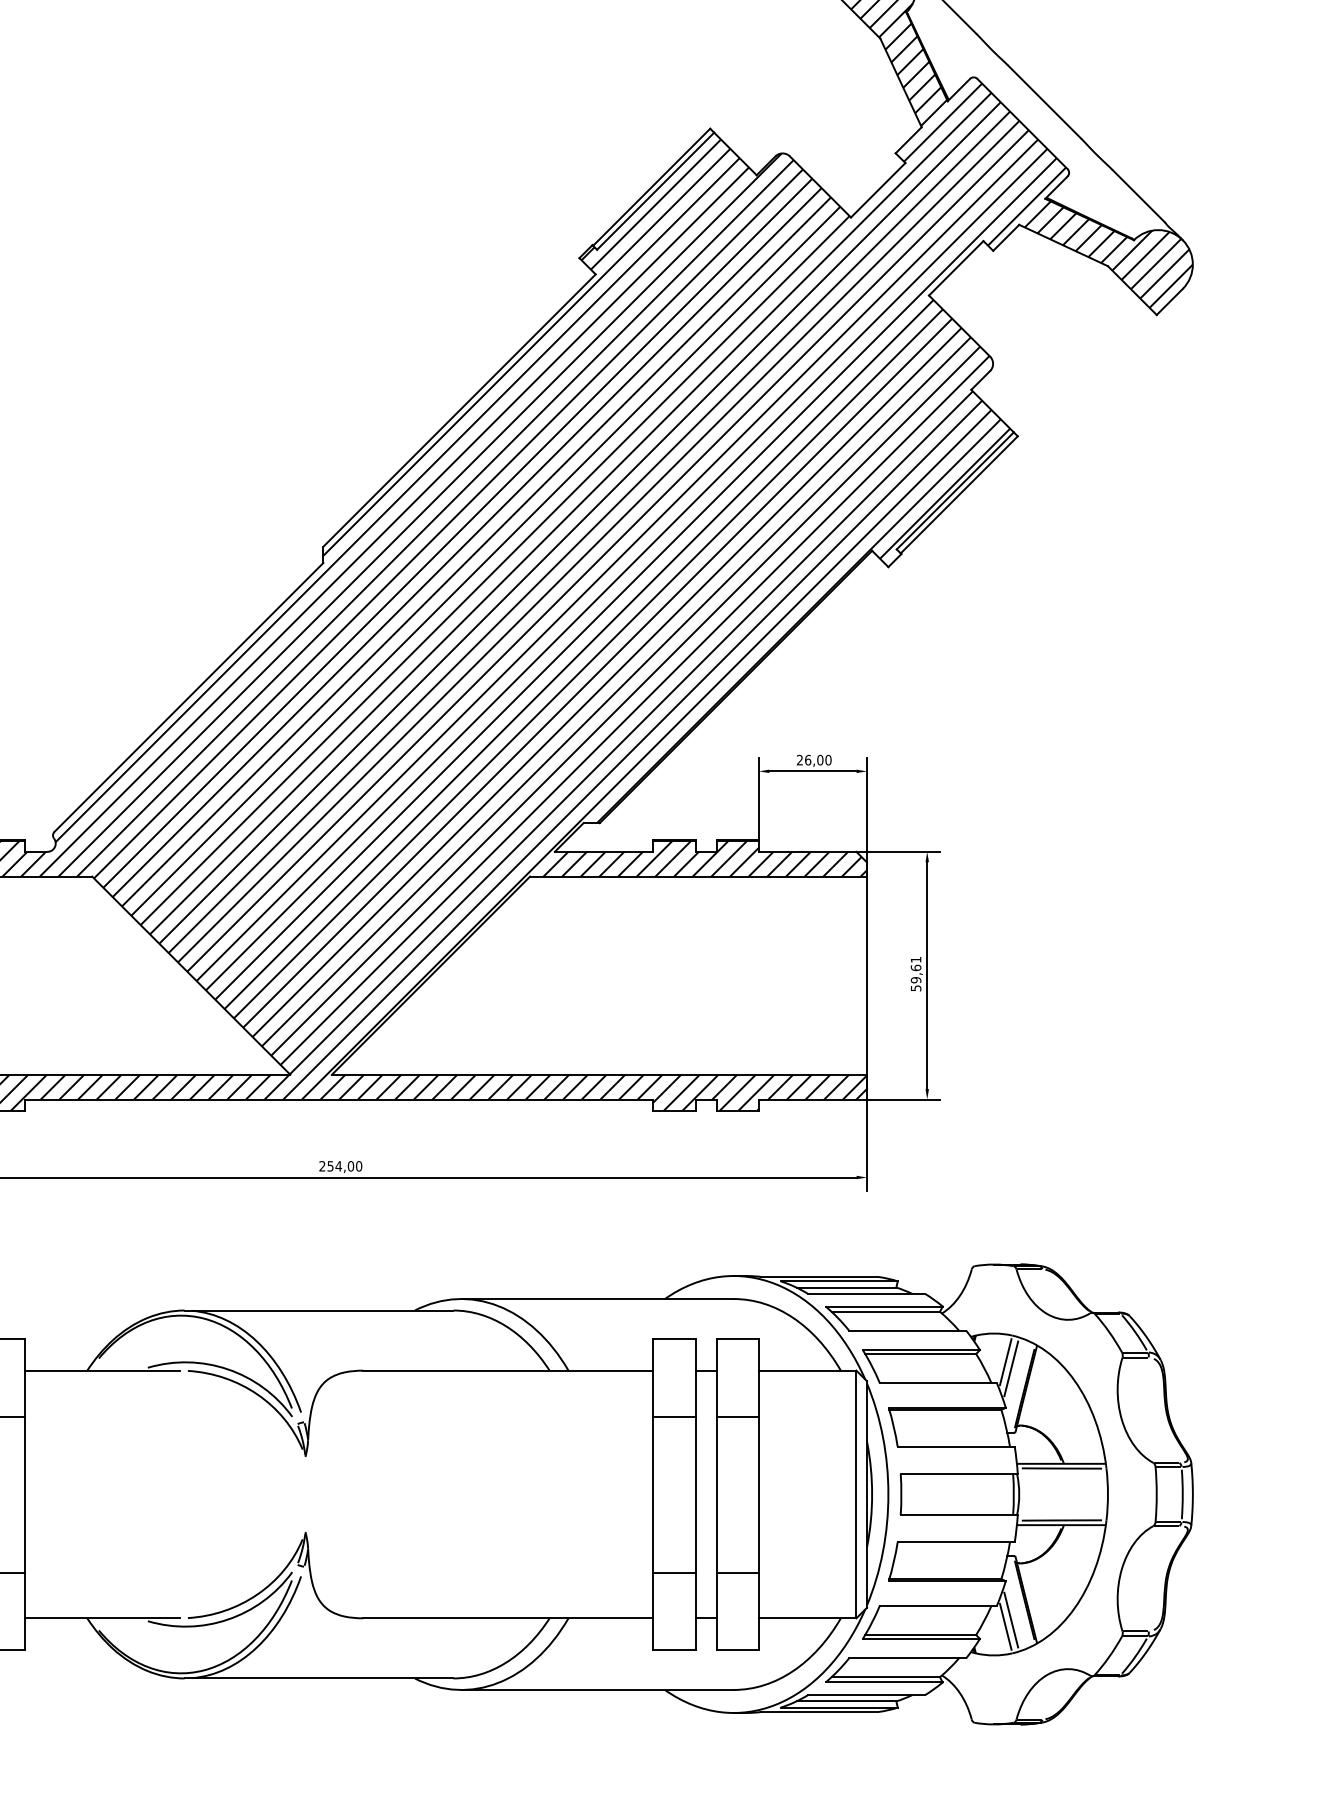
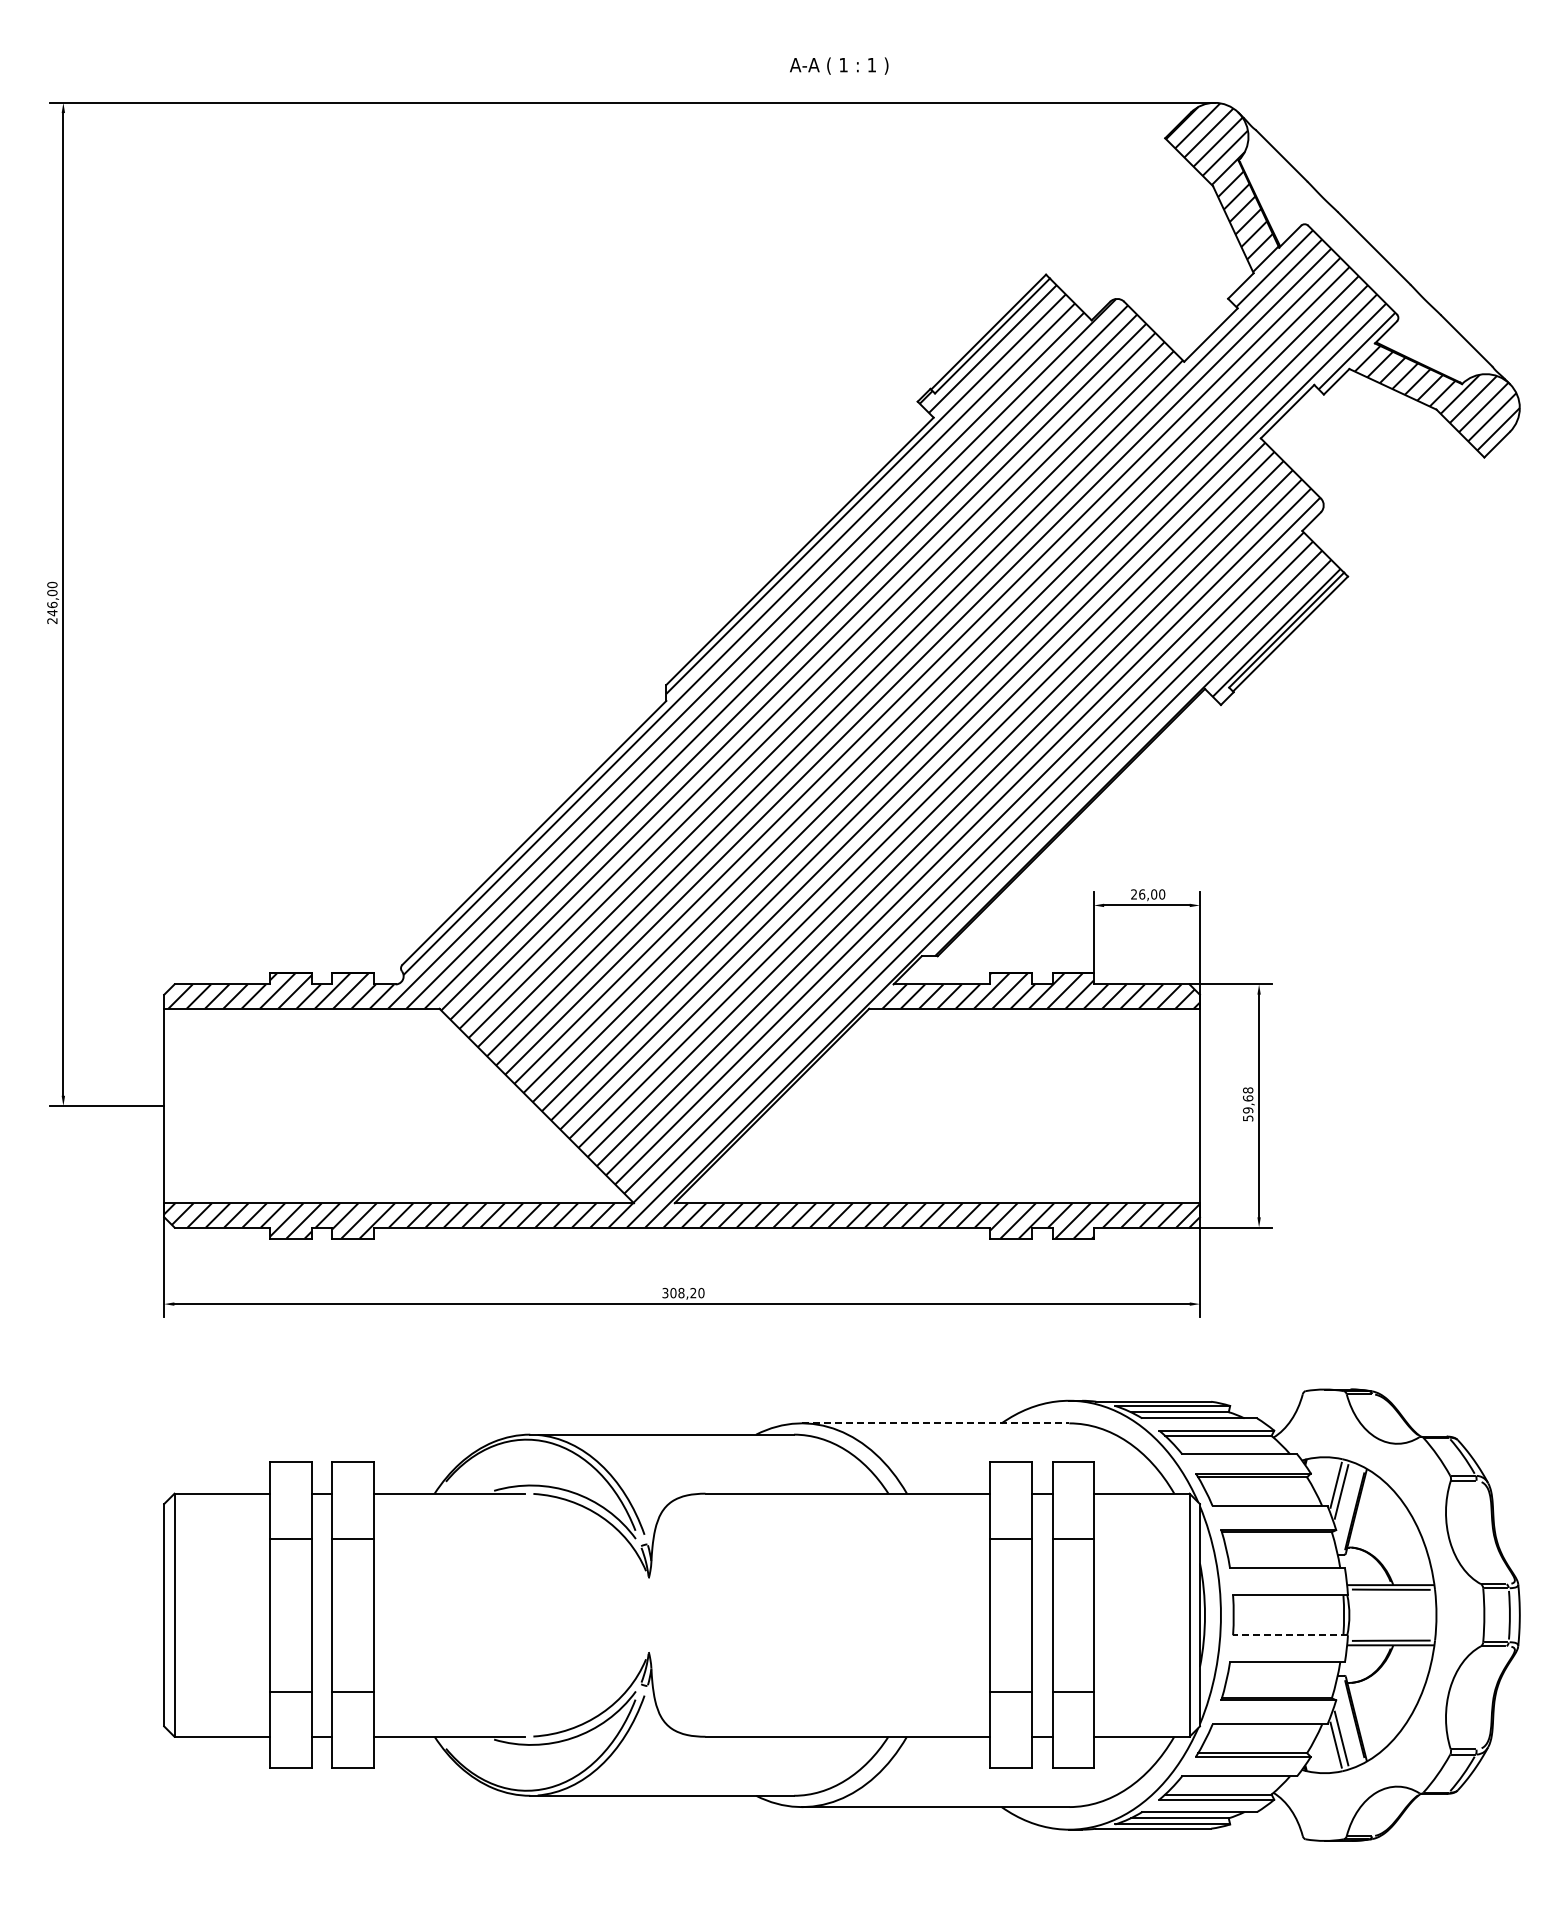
text: (916, 959) -> (1248, 1090), 59,61 -> 59,68
text: (336, 1165) -> (679, 1292), 254,00 -> 308,20
line: (597, 1299) -> (935, 1423), solid -> dashed
line: (959, 1515) -> (1290, 1635), solid -> dashed

